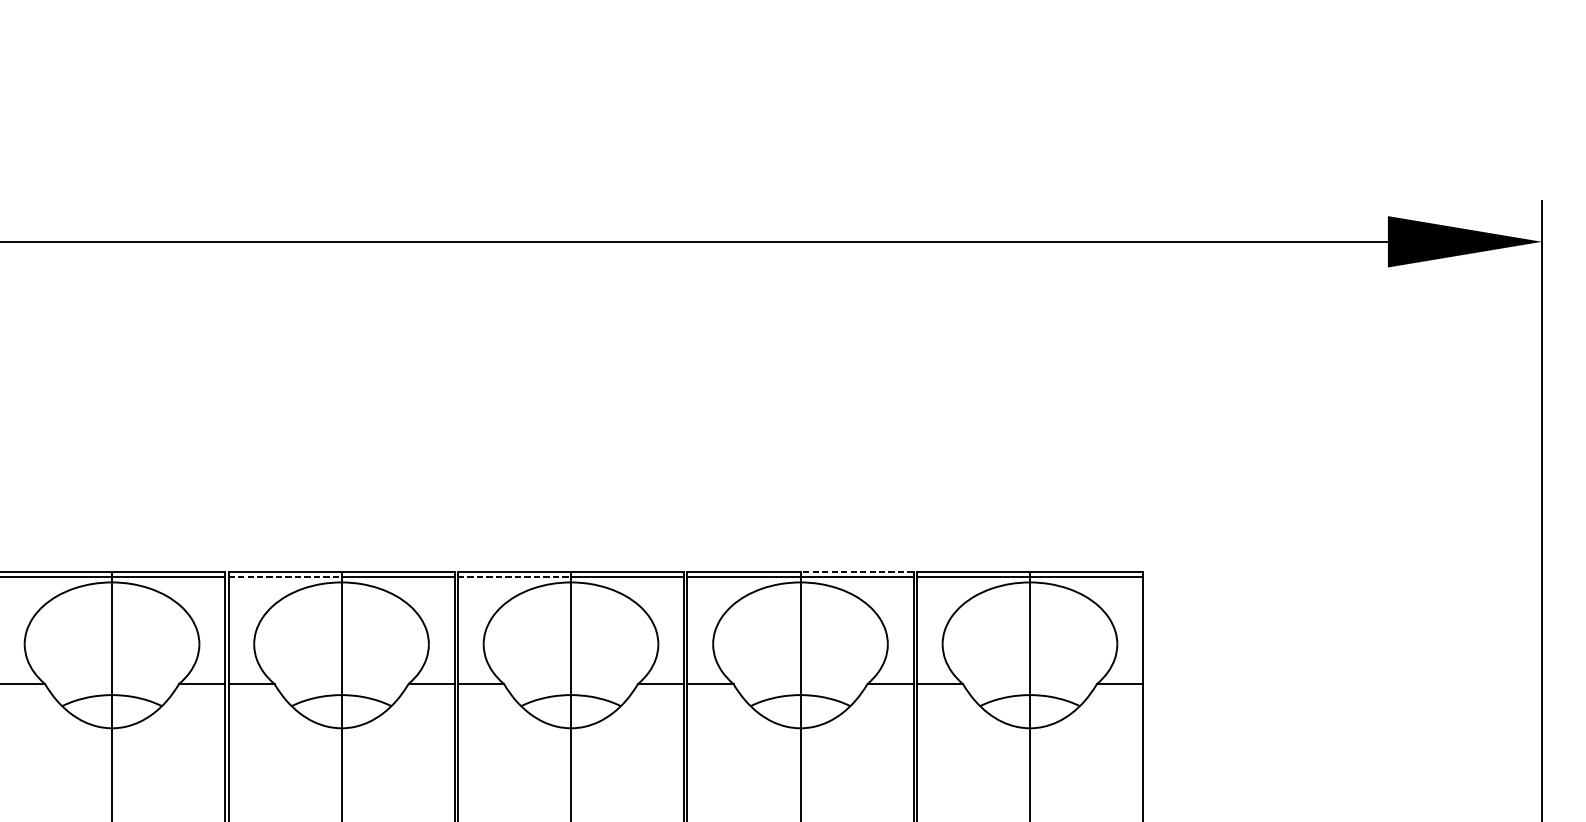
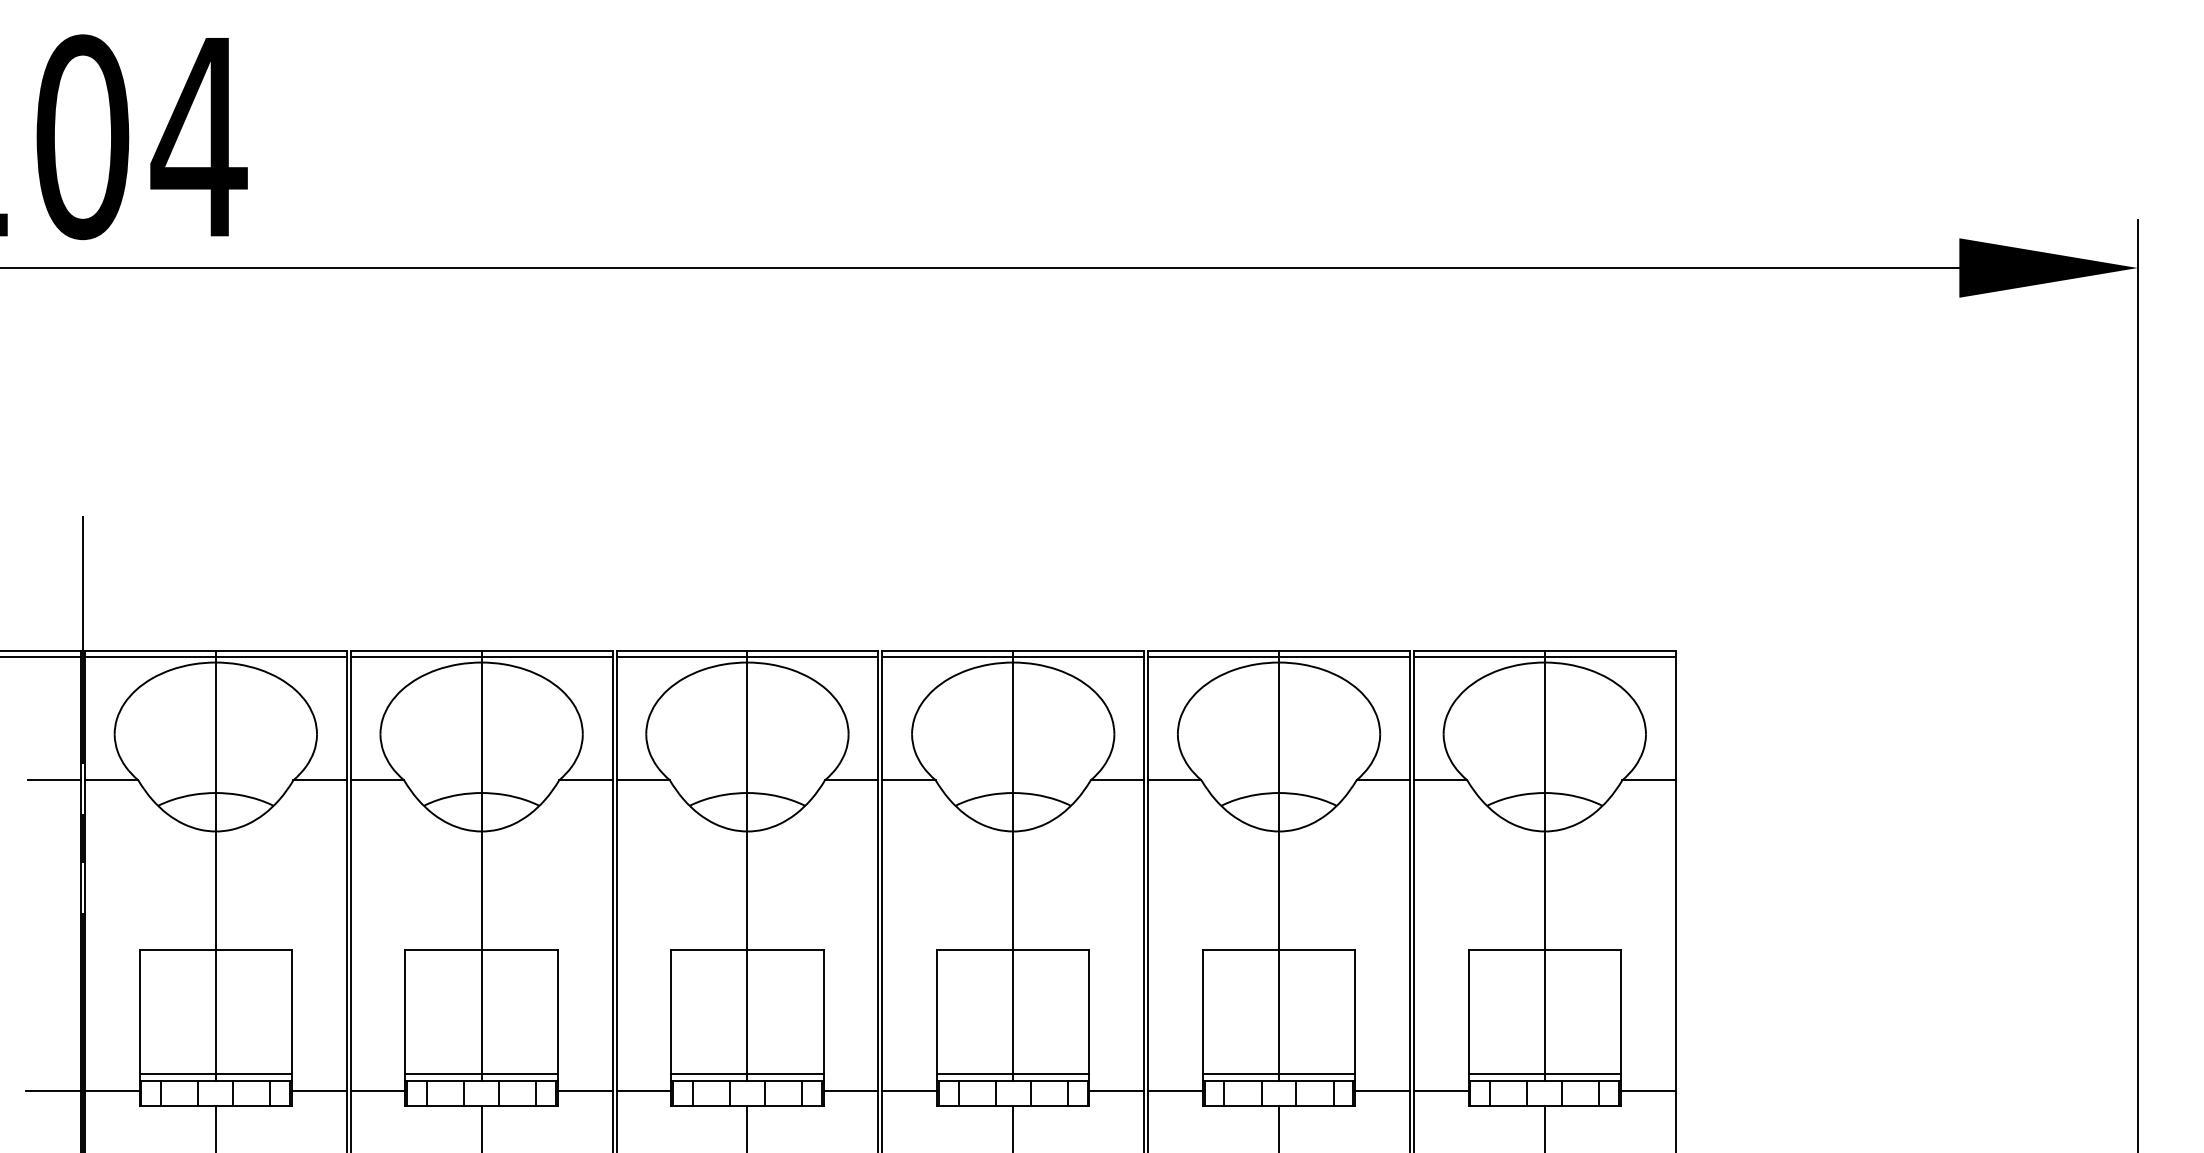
line: (856, 572) -> (1343, 650), dashed -> solid
line: (285, 577) -> (682, 656), dashed -> solid
line: (515, 577) -> (948, 656), dashed -> solid

